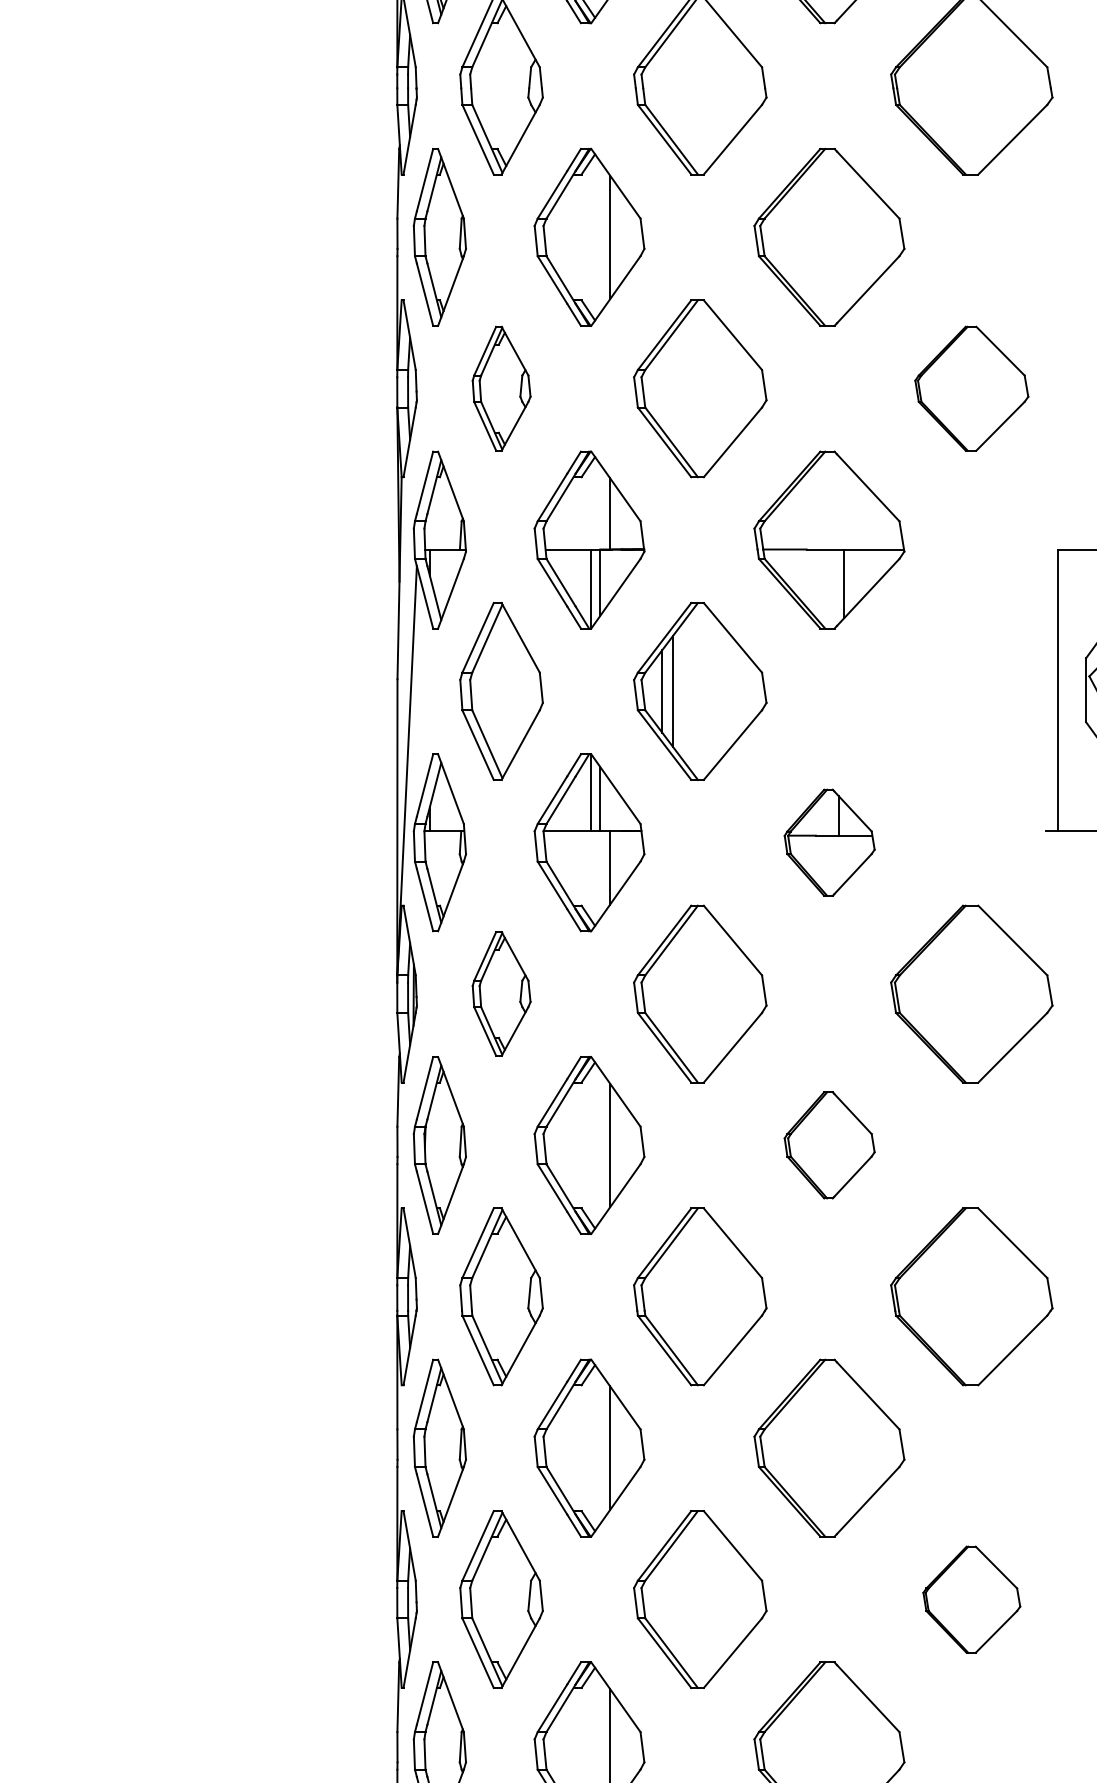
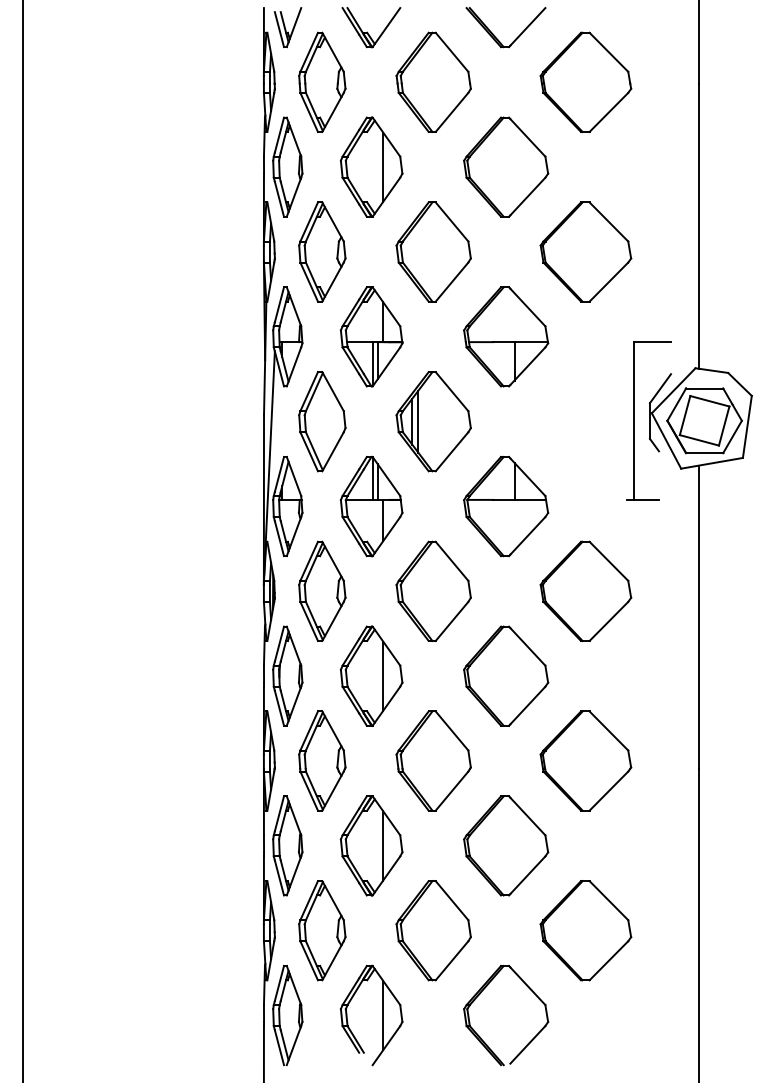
part: (501, 387) -> (322, 251), size x1.43
part: (971, 387) -> (585, 251), size x1.43
part: (830, 842) -> (506, 506), size x1.67
part: (501, 992) -> (322, 590), size x1.43
part: (830, 1144) -> (506, 675), size x1.67
part: (971, 1599) -> (585, 930), size x1.67

